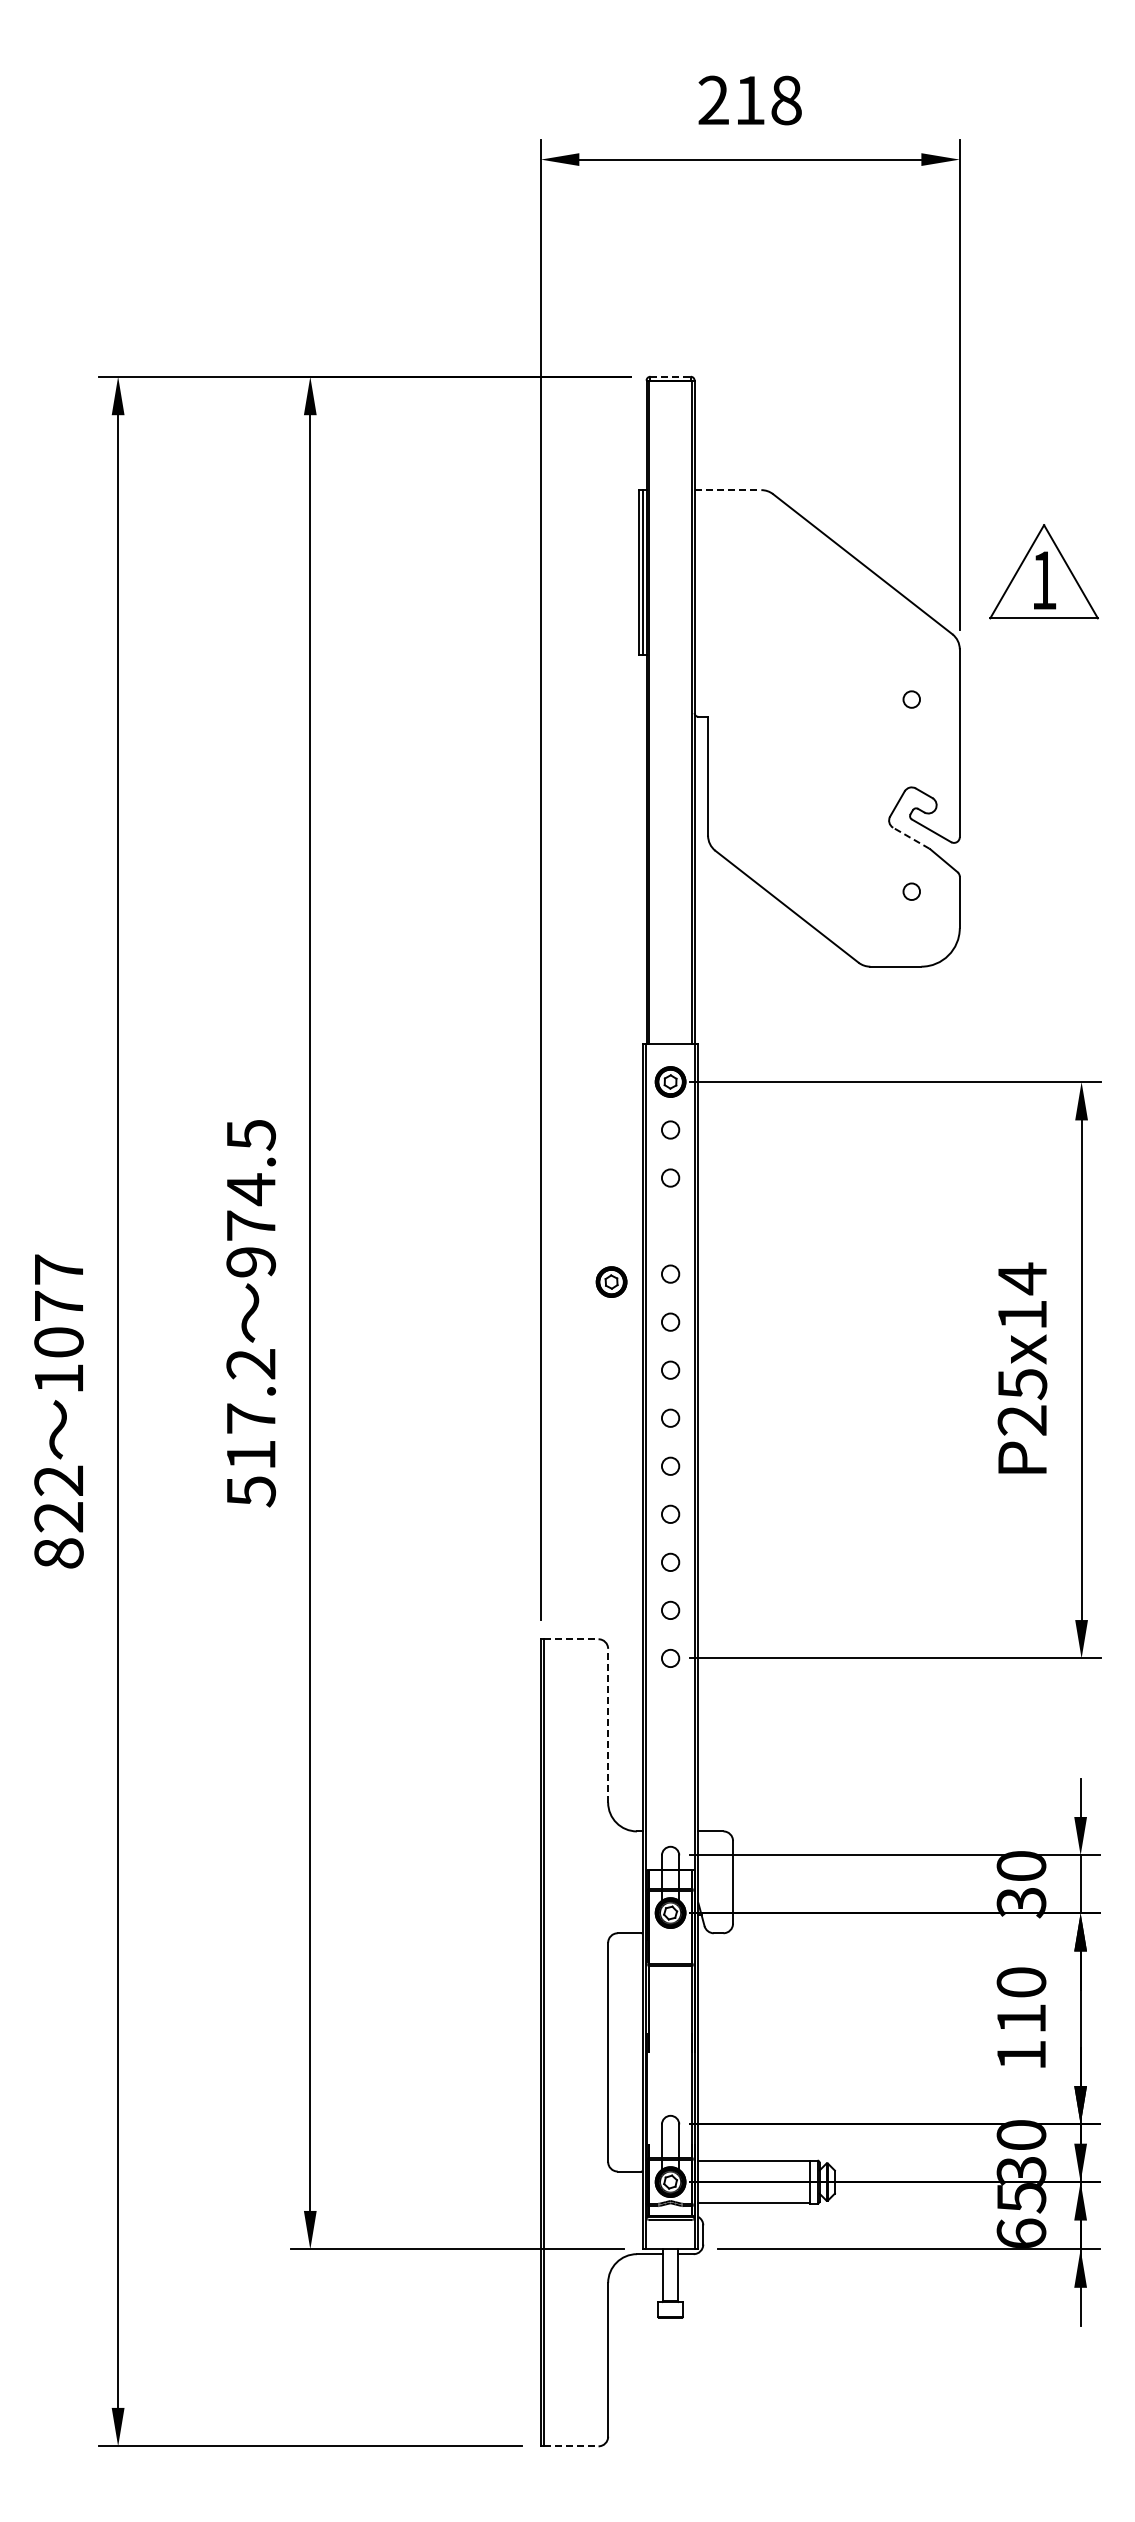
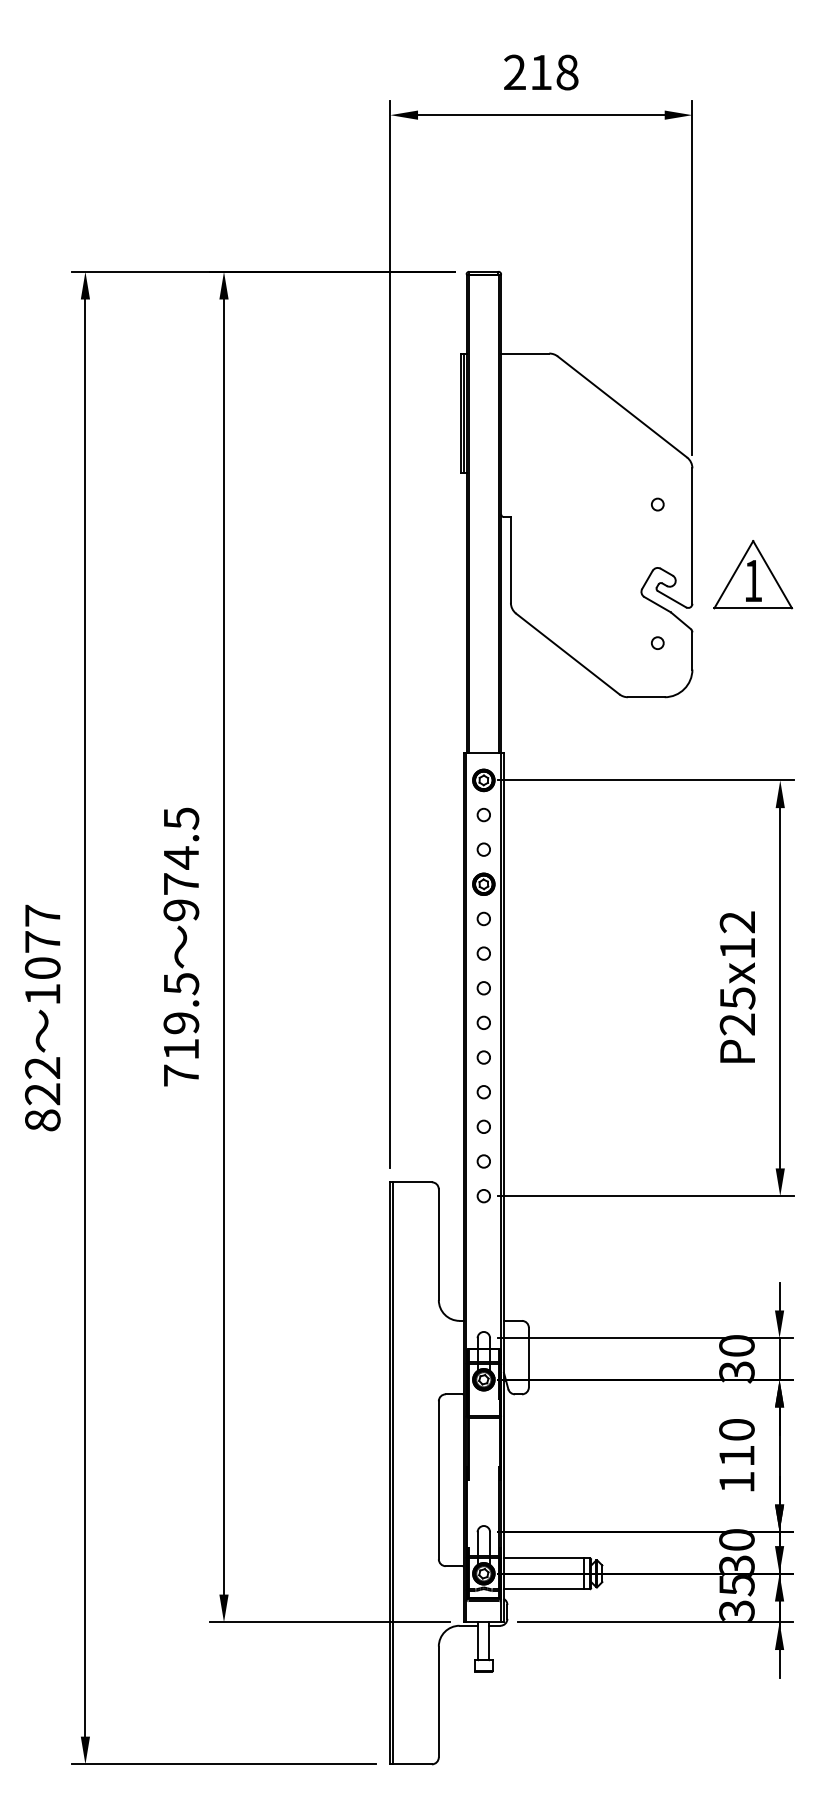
line: (671, 376) -> (484, 271), dashed -> solid
line: (728, 490) -> (525, 353), dashed -> solid
part: (1043, 571) -> (752, 574), moved
line: (911, 838) -> (657, 604), dashed -> solid
text: (1021, 1278) -> (736, 922), P25x14 -> P25x12
part: (611, 1281) -> (483, 883), moved
text: (251, 1428) -> (181, 1030), 517.2 -> 719.5
line: (571, 1639) -> (412, 1182), dashed -> solid
line: (608, 1725) -> (439, 1244), dashed -> solid
text: (1021, 2232) -> (736, 1610), 65 -> 35
line: (571, 2446) -> (412, 1764), dashed -> solid

